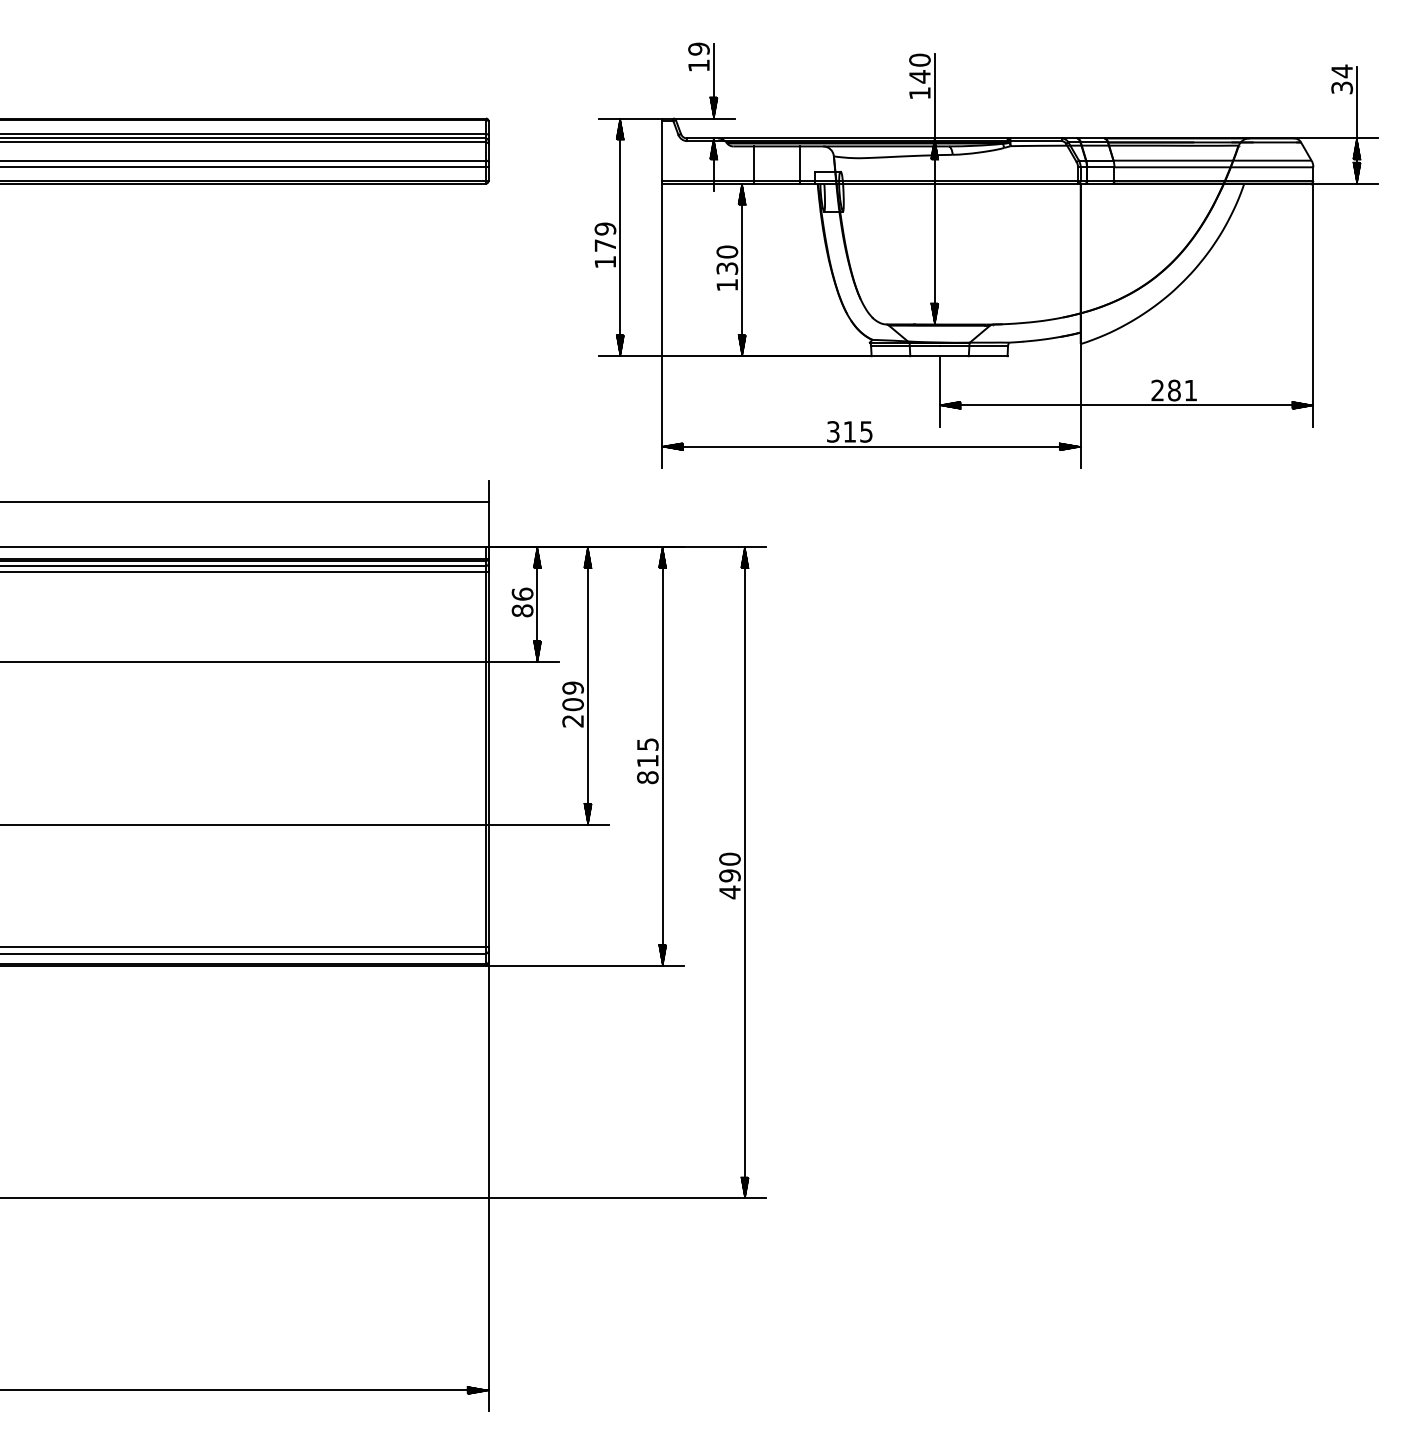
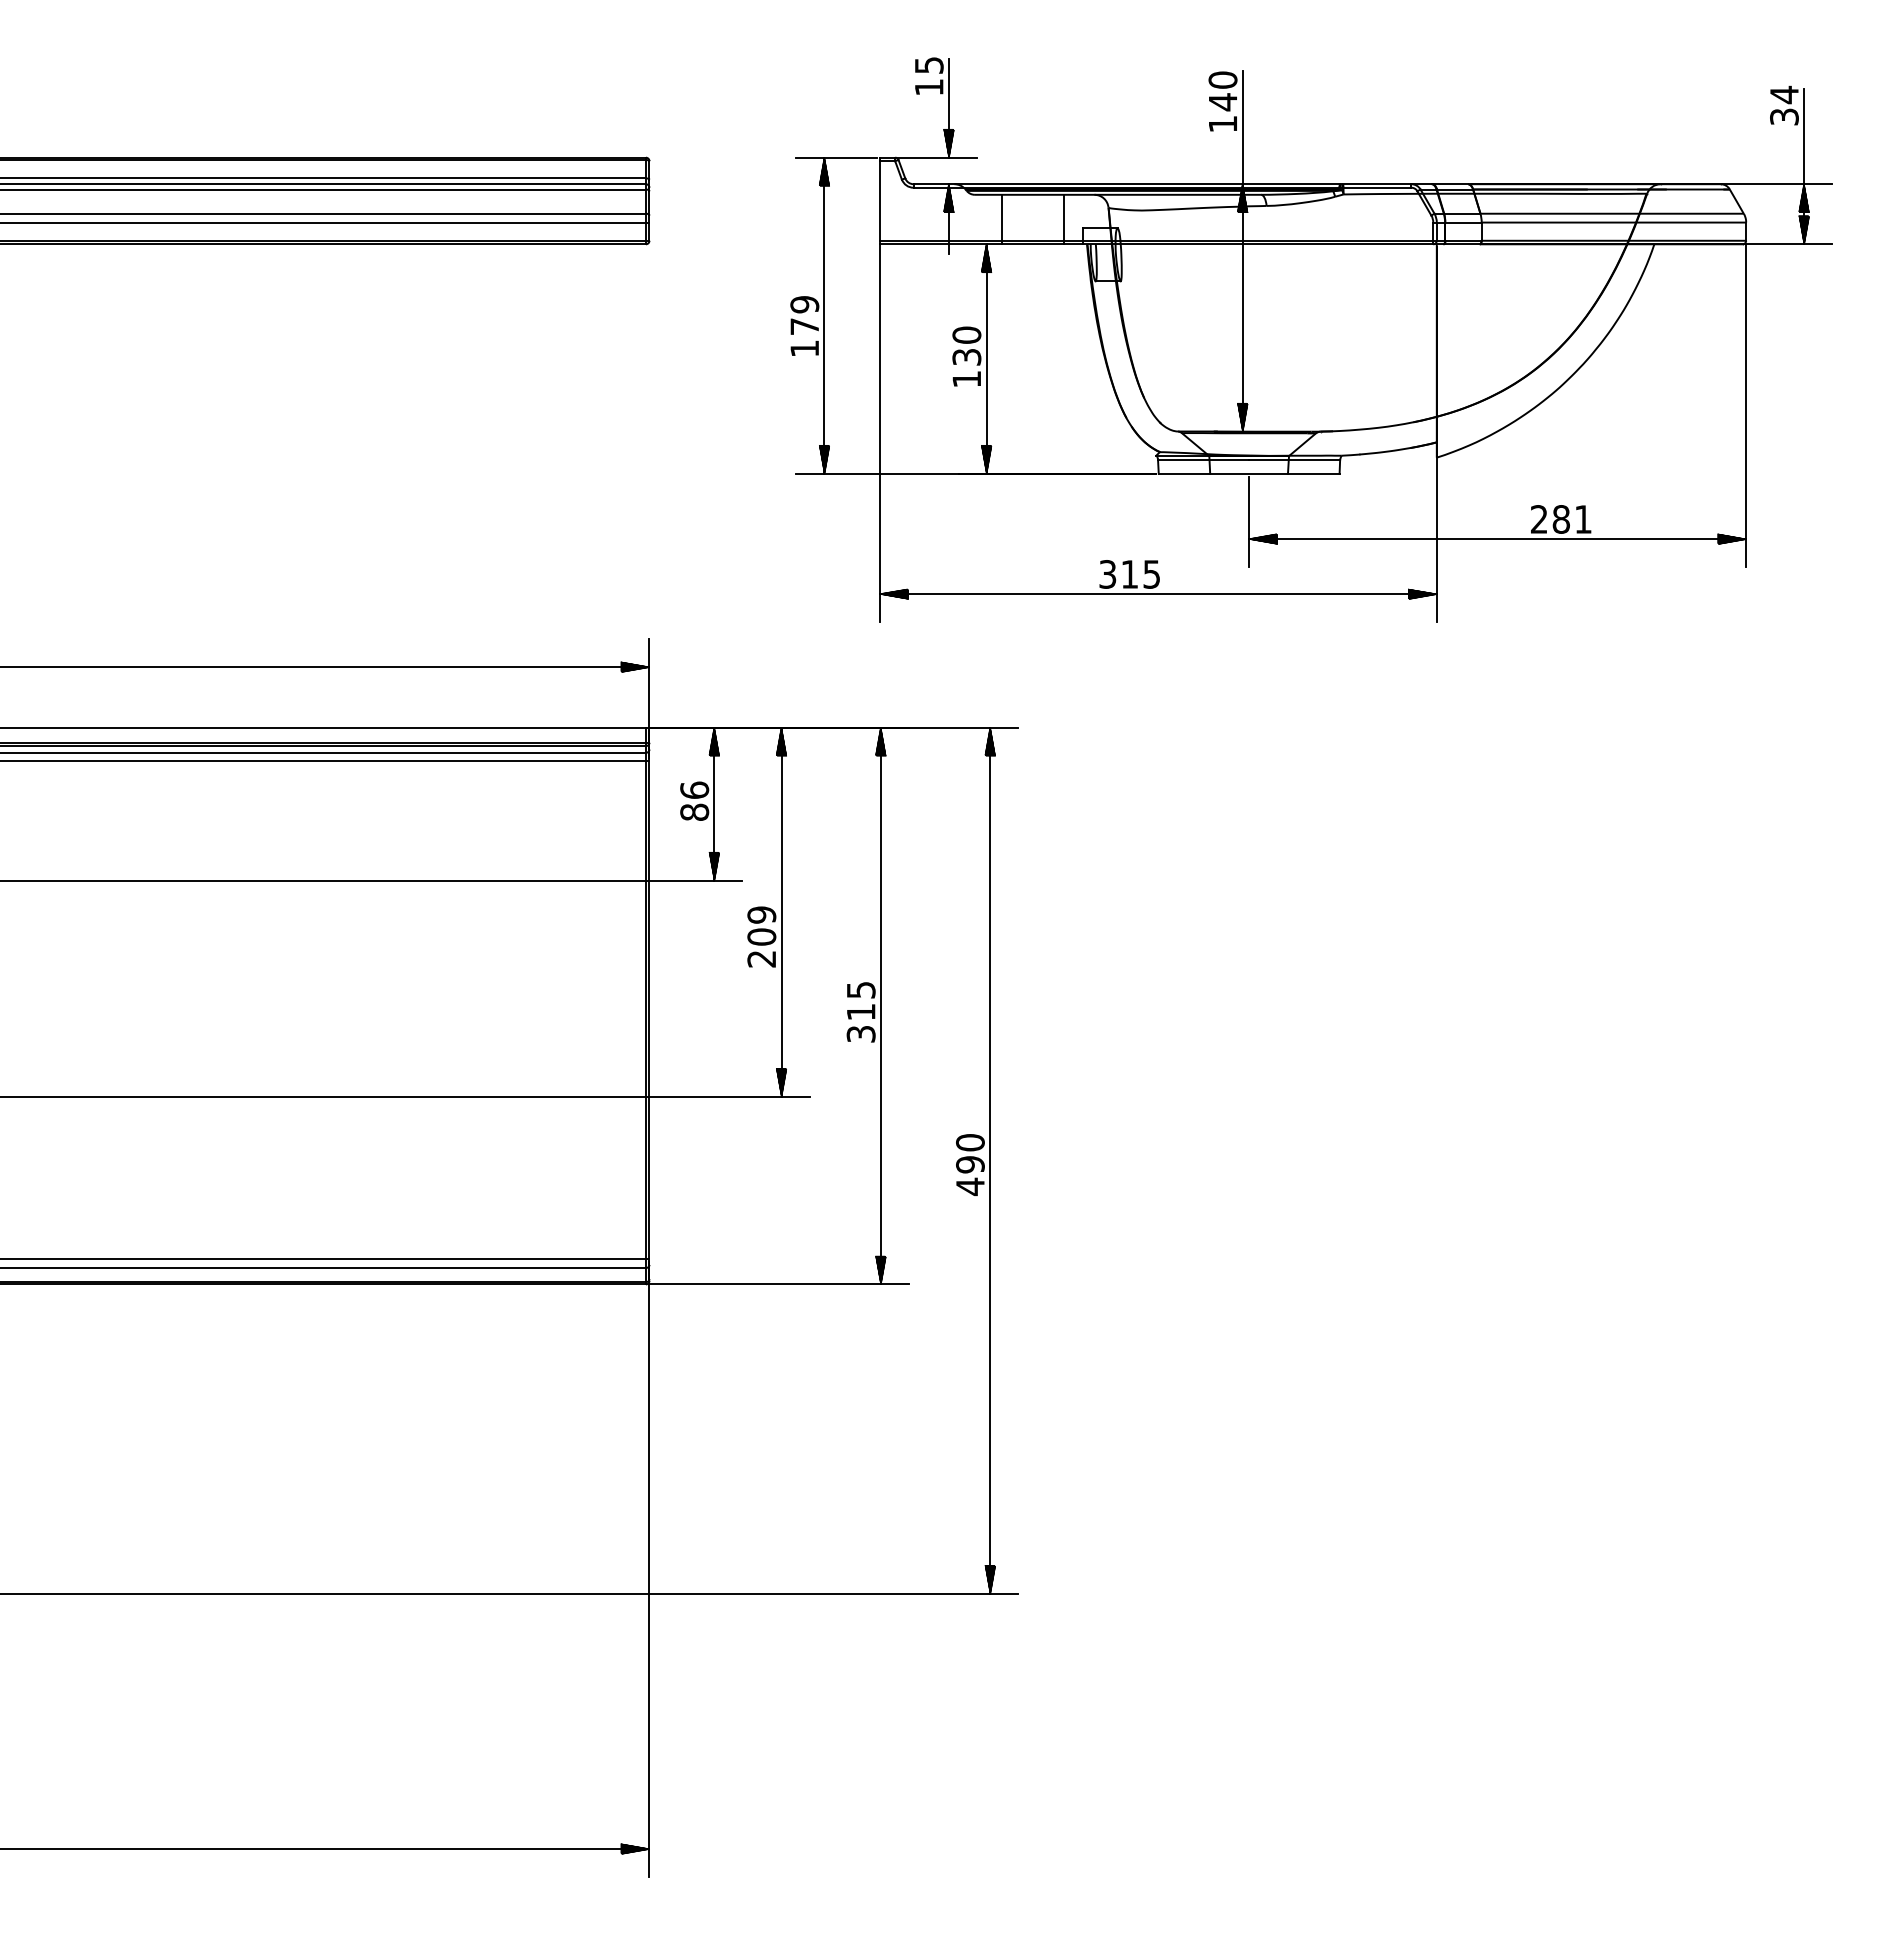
text: (698, 49) -> (928, 65), 19 -> 15
hatch: (478, 501) -> (635, 667), added
text: (647, 777) -> (860, 1033), 815 -> 315

